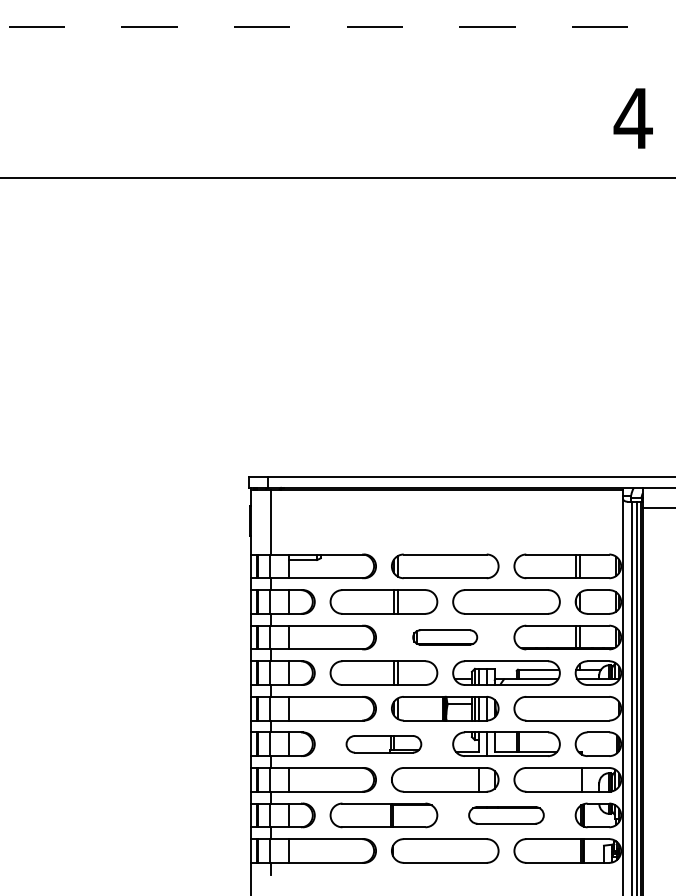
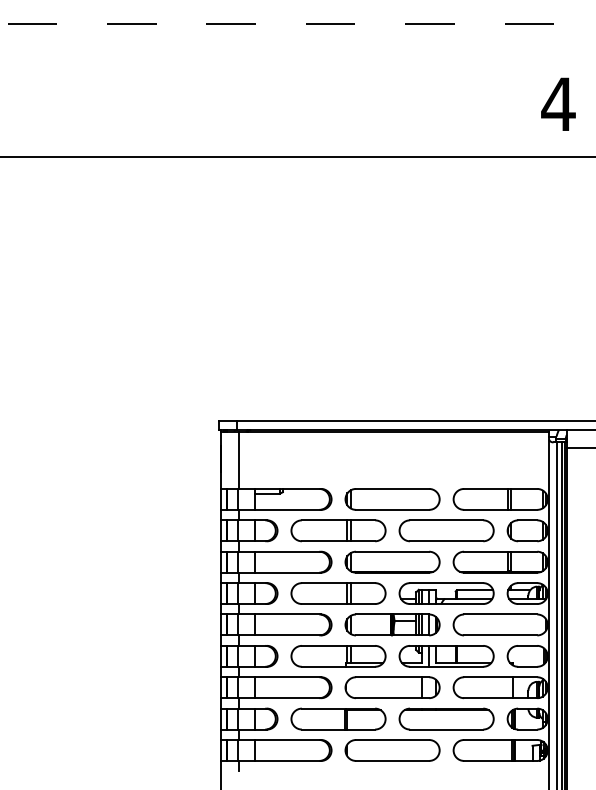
part: (445, 636) -> (392, 561), size x1.67
part: (383, 744) -> (338, 656), size x1.43
part: (506, 814) -> (446, 718), size x1.43

